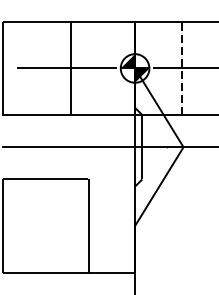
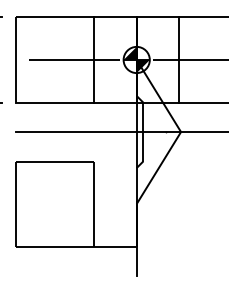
line: (71, 67) -> (94, 59), moved
line: (181, 67) -> (179, 59), dashed -> solid

